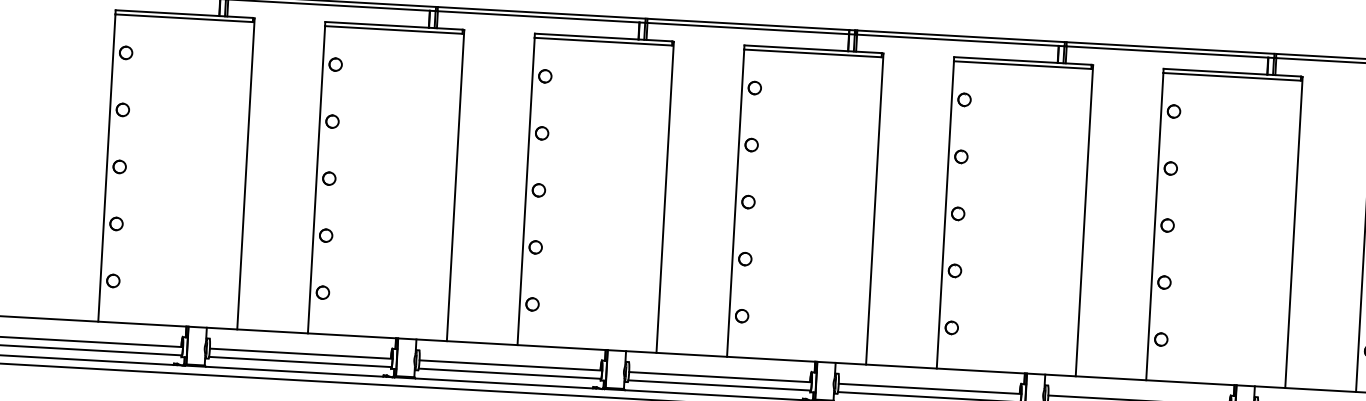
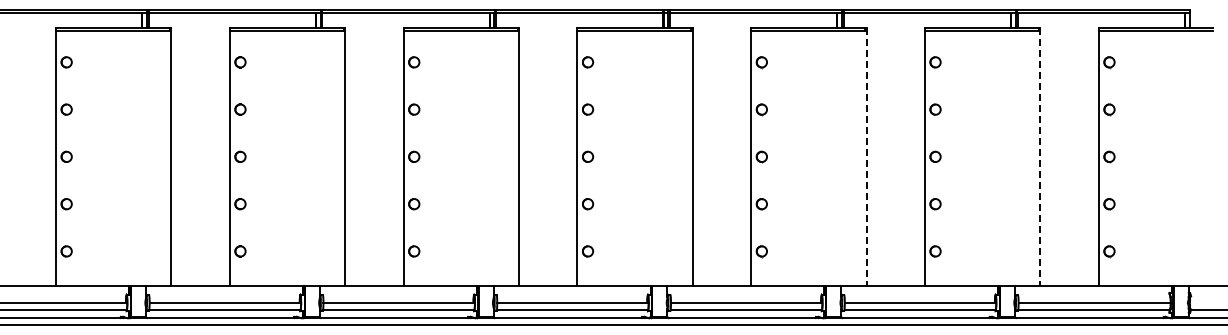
line: (1084, 220) -> (866, 156), solid -> dashed
line: (1294, 232) -> (1040, 156), solid -> dashed

